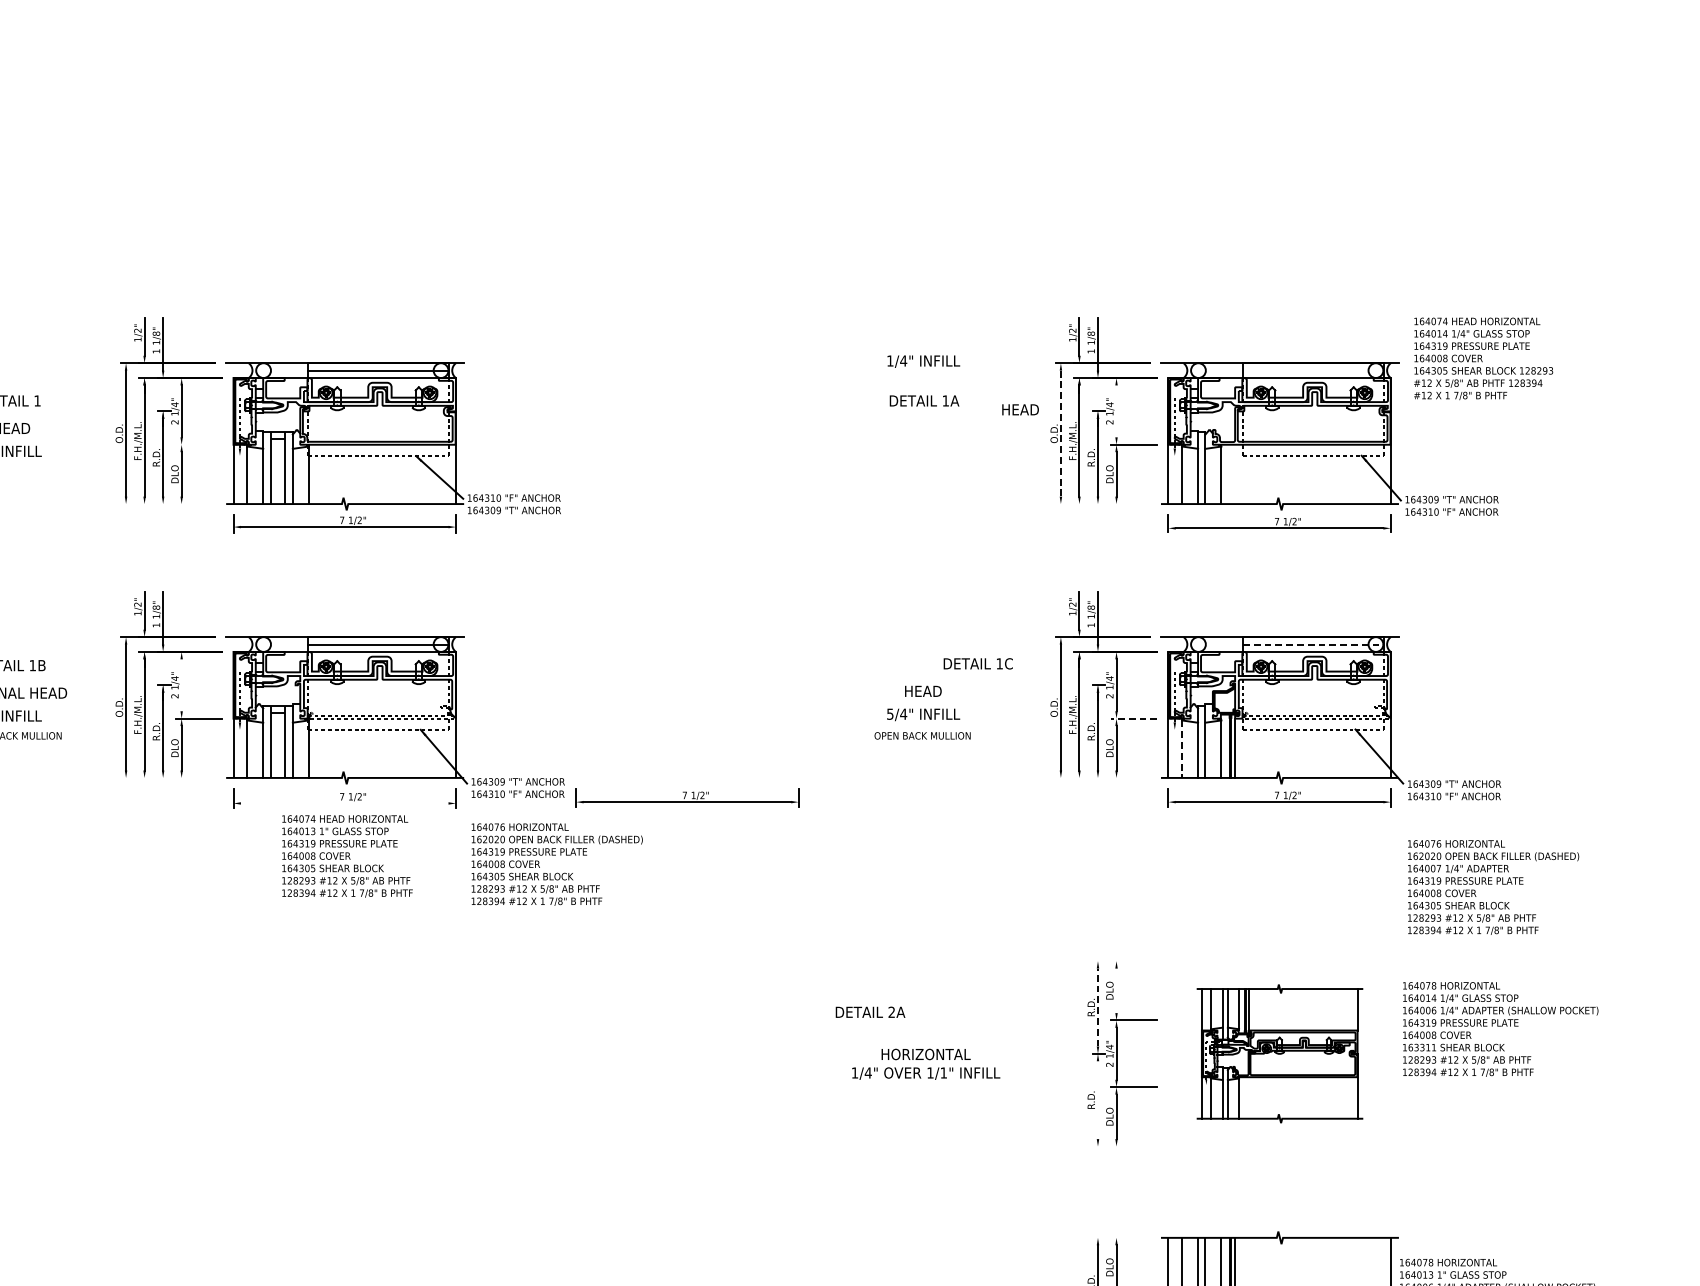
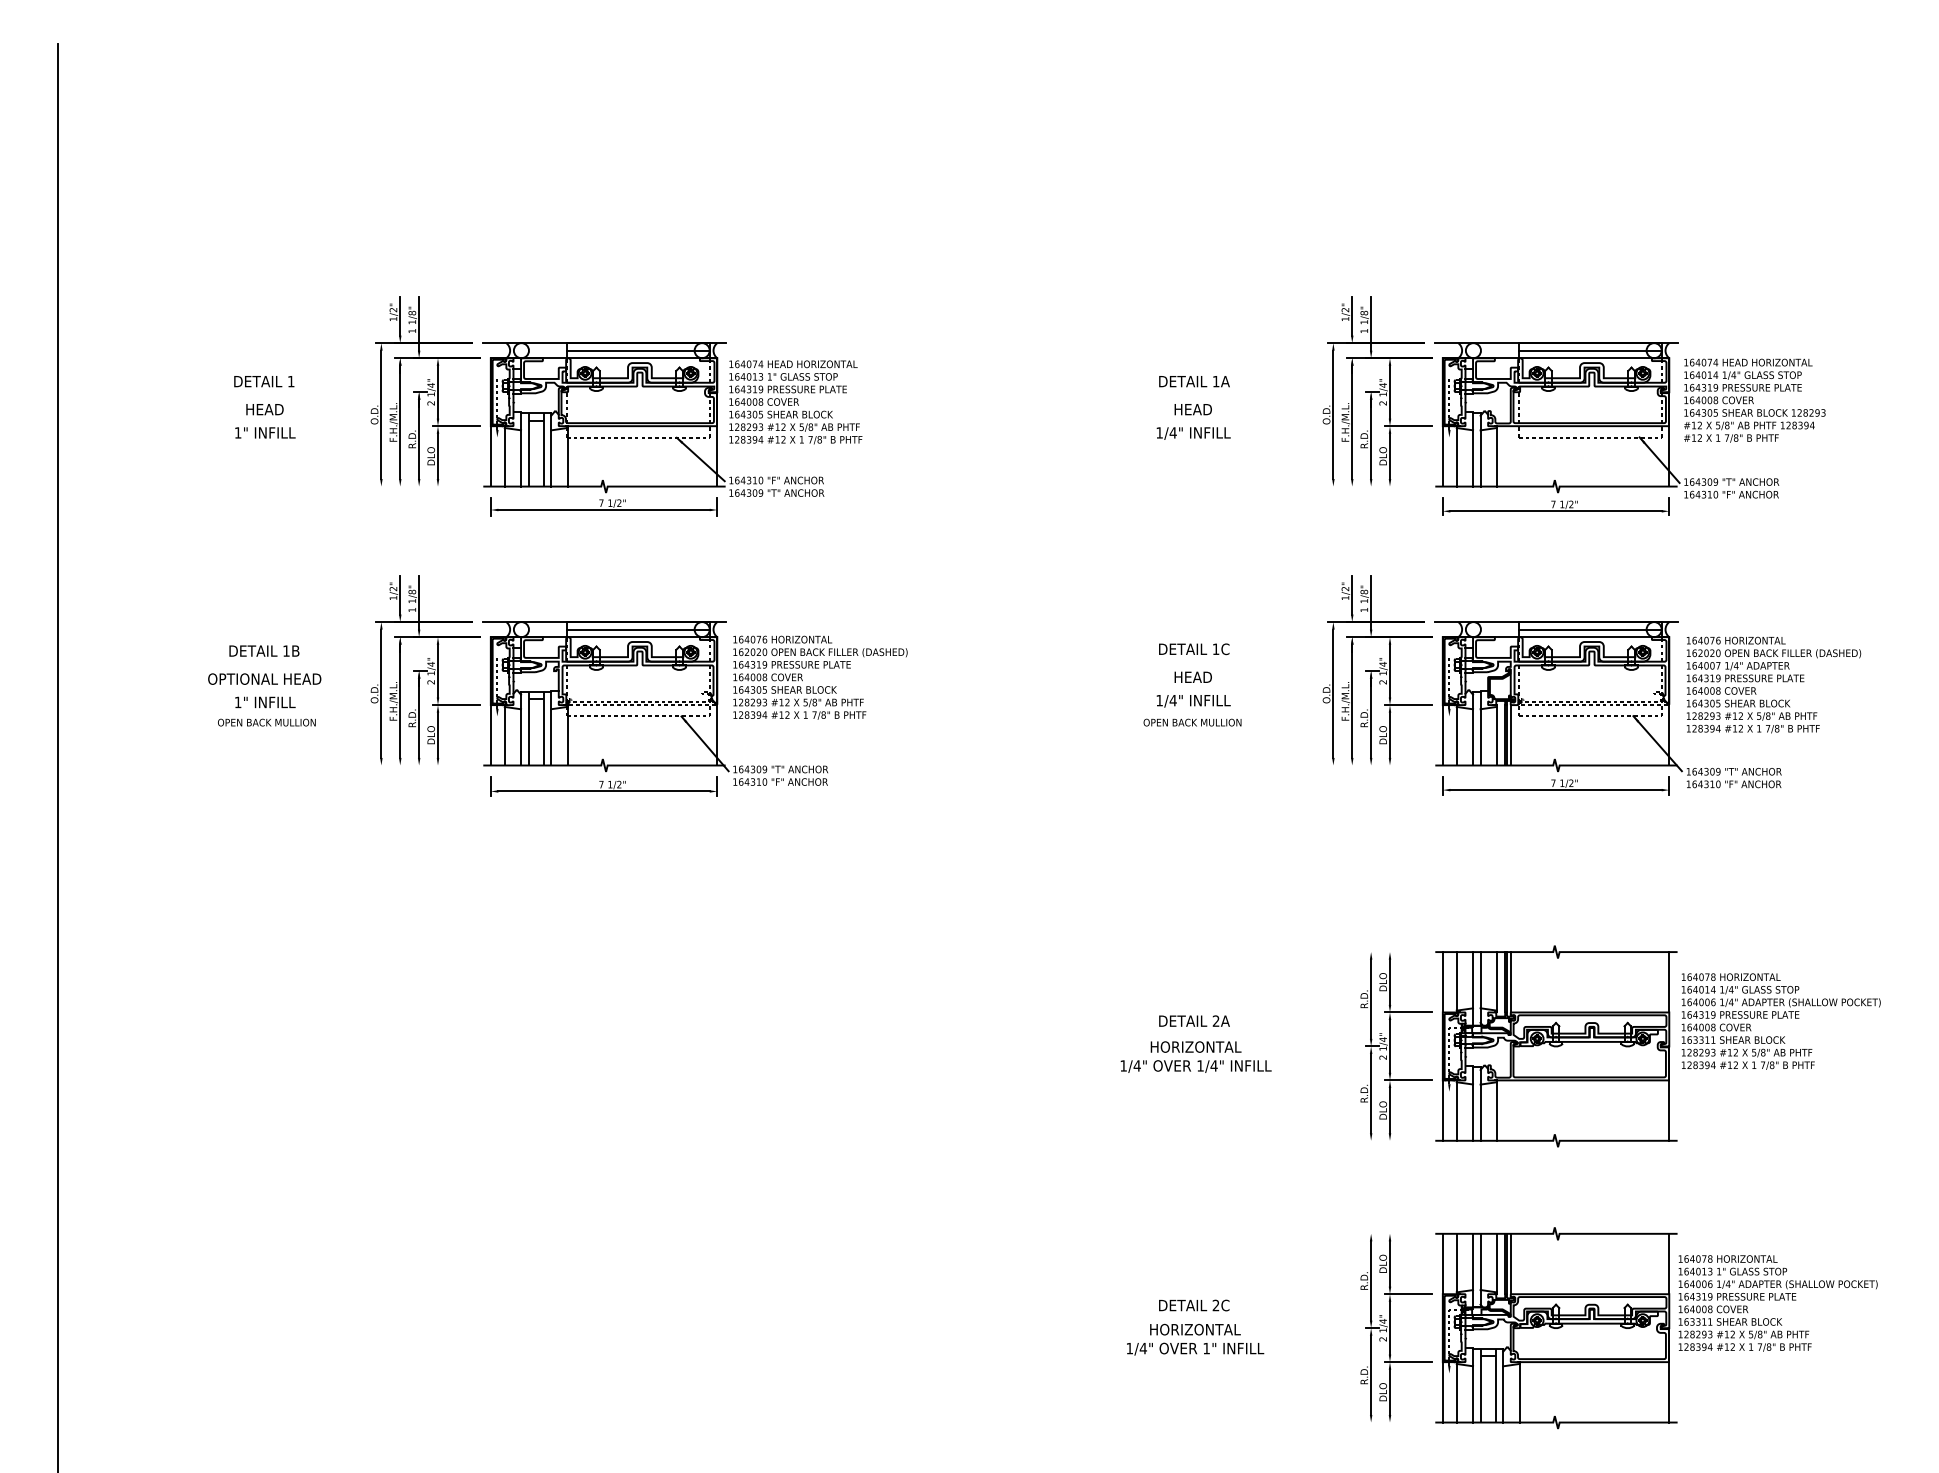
text: (1483, 358) -> (1754, 400), moved
text: (923, 361) -> (1193, 433), moved
line: (1313, 370) -> (1590, 350), added
text: (1019, 409) -> (1192, 409), moved
line: (1116, 410) -> (1389, 391), added
line: (1061, 434) -> (1333, 415), dashed -> solid
line: (198, 445) -> (455, 426), added
line: (1313, 644) -> (1590, 629), dashed -> solid
text: (978, 664) -> (1194, 649), moved
line: (182, 684) -> (438, 670), added
text: (890, 714) -> (1159, 700), 5/4" -> 1/4"
line: (1133, 719) -> (1407, 705), dashed -> solid
line: (1181, 749) -> (1456, 736), dashed -> solid
part: (686, 797) -> (952, 785), removed
line: (344, 803) -> (603, 791), added
text: (347, 856) -> (795, 402), moved
text: (557, 864) -> (820, 677), moved
text: (1493, 886) -> (1773, 684), moved
line: (1116, 990) -> (1389, 981), added
line: (1098, 1007) -> (1371, 999), dashed -> solid
text: (870, 1011) -> (1194, 1020), moved
part: (1280, 1053) -> (1556, 1046), size x1.43
text: (943, 1072) -> (1213, 1065), 1/1" -> 1/4"
line: (1098, 1100) -> (1371, 1093), added

